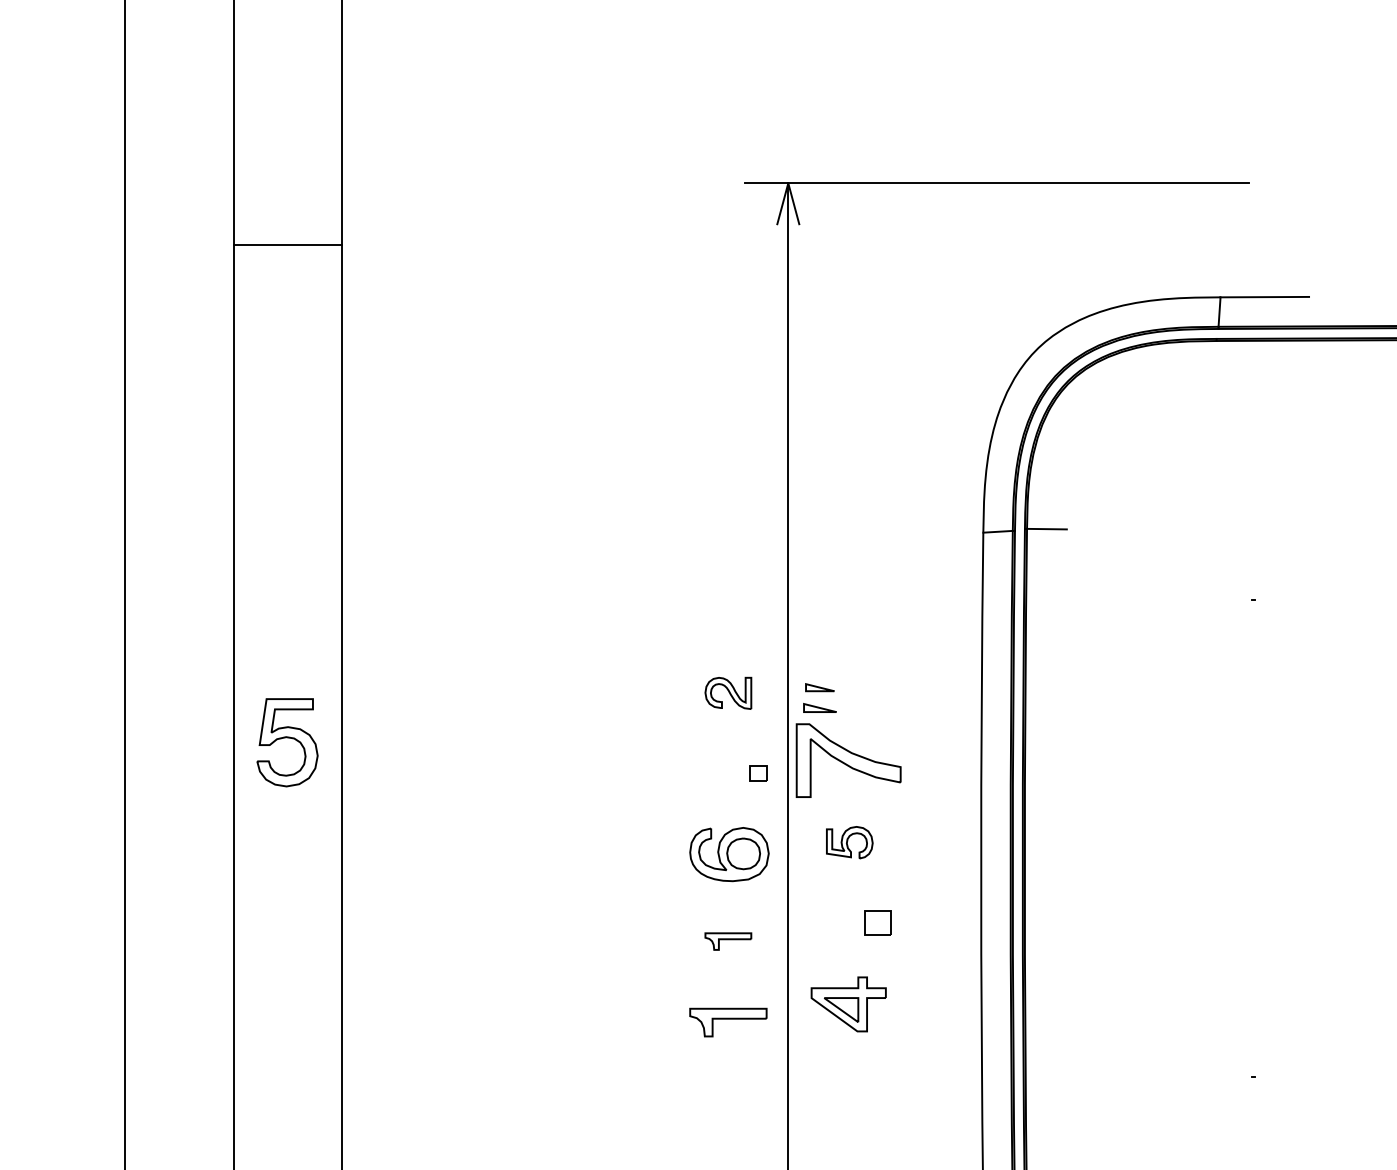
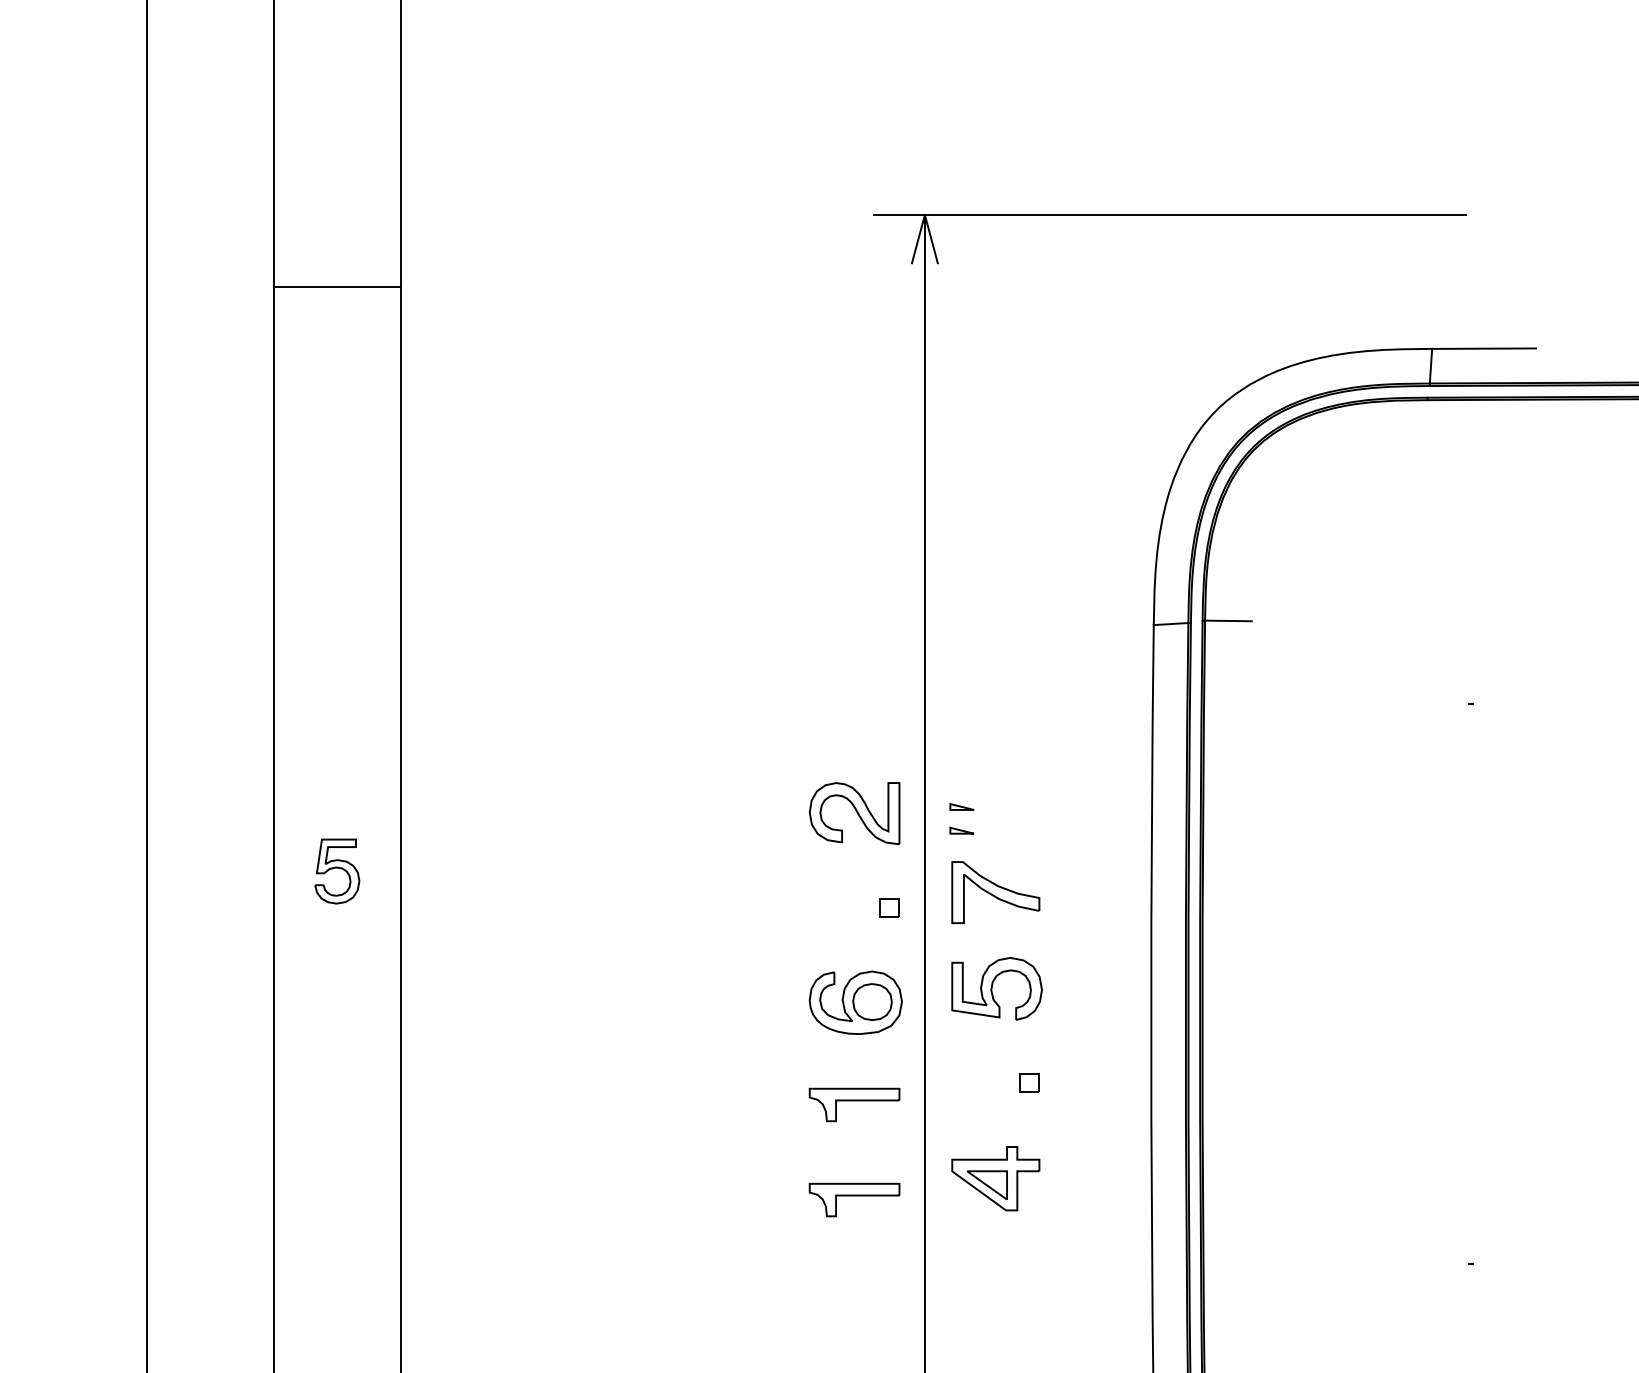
part: (819, 687) -> (961, 806), size x0.71
part: (728, 693) -> (854, 813), size x1.67
part: (819, 707) -> (961, 830), size x0.62
part: (287, 742) -> (337, 871), size x0.62
part: (848, 760) -> (995, 892), size x0.71
part: (849, 842) -> (996, 988), size x1.67
part: (877, 922) -> (1029, 1082), size x0.62
part: (728, 941) -> (854, 1104), size x1.67

